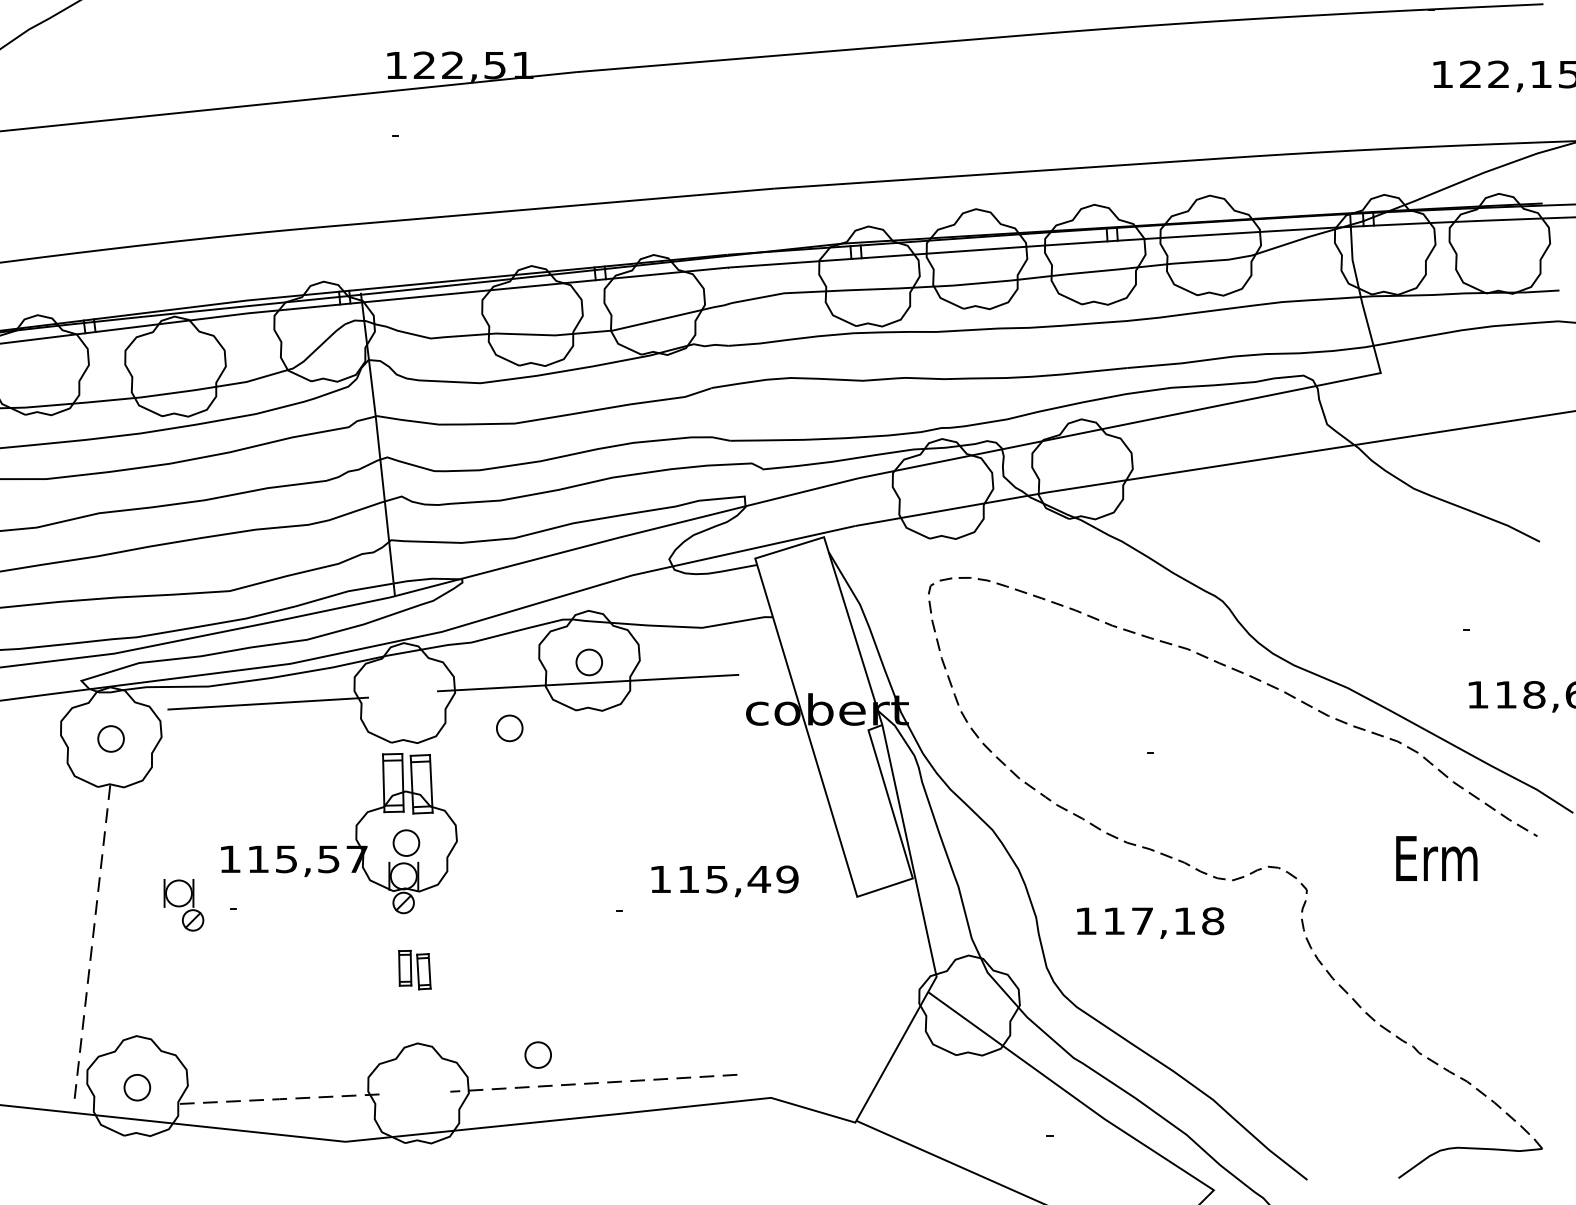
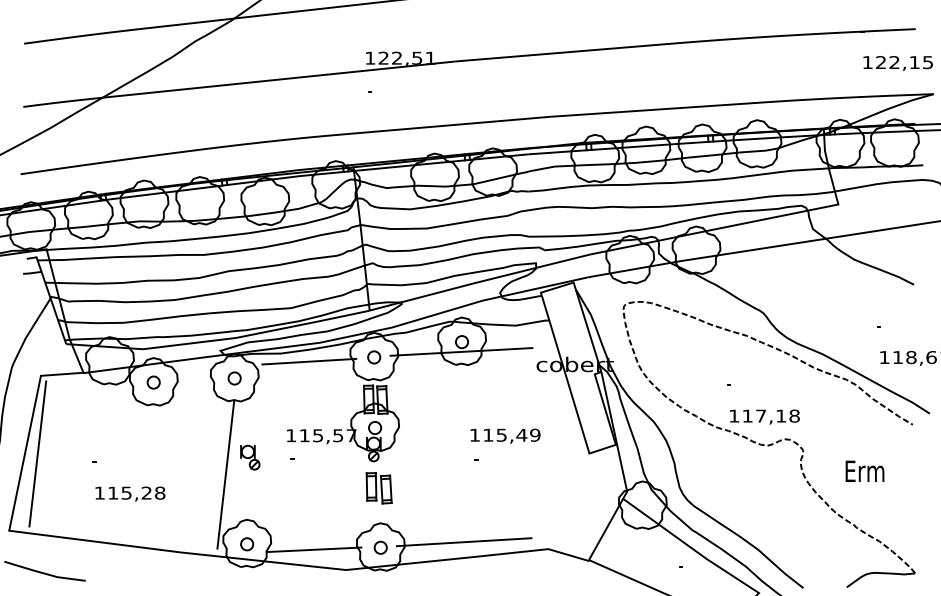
part: (510, 728) -> (374, 357), moved
text: (1435, 856) -> (864, 470), moved
text: (724, 879) -> (505, 435), moved
part: (184, 905) -> (250, 457), moved
text: (1149, 921) -> (764, 416), moved
line: (91, 940) -> (225, 474), dashed -> solid
part: (413, 970) -> (378, 488), size x1.67
part: (537, 1054) -> (380, 547), moved
line: (594, 1083) -> (464, 542), dashed -> solid
line: (278, 1098) -> (314, 549), dashed -> solid

